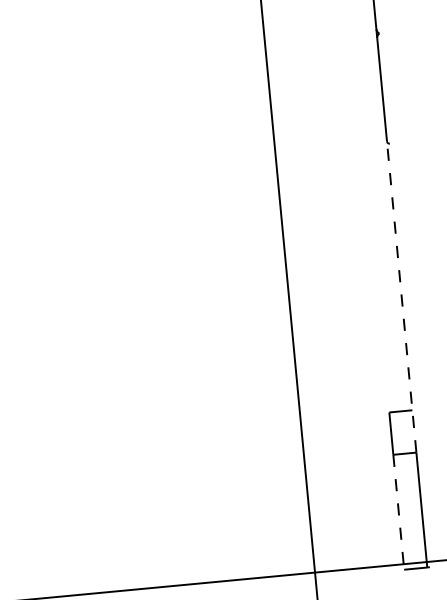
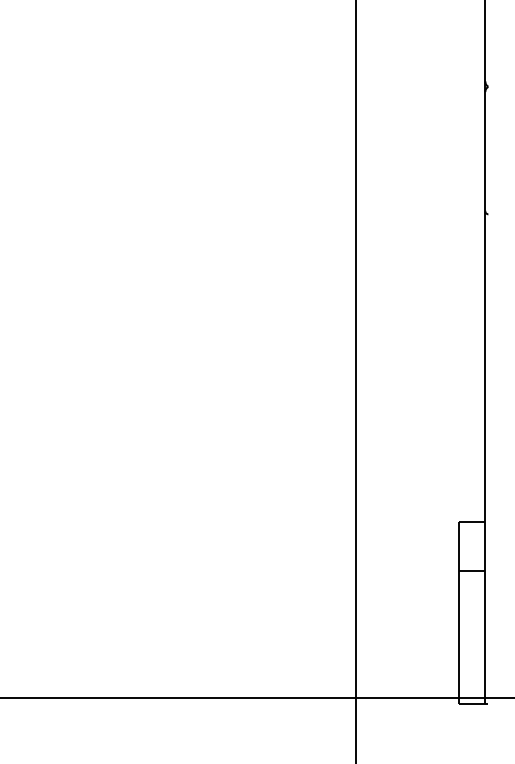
line: (401, 297) -> (485, 391), dashed -> solid
line: (398, 512) -> (458, 638), dashed -> solid

